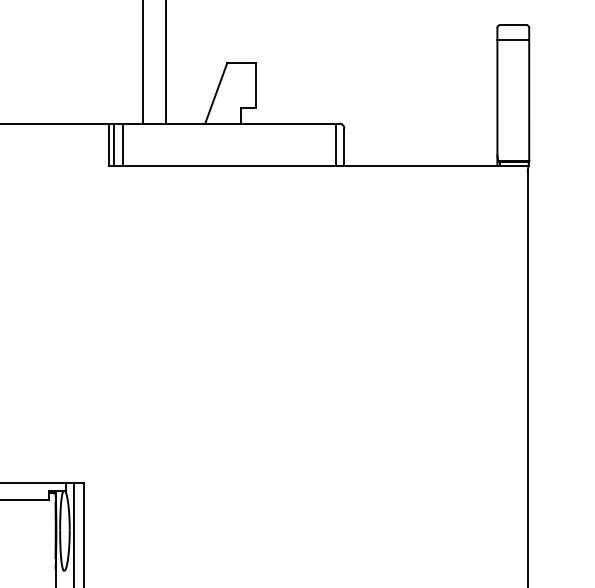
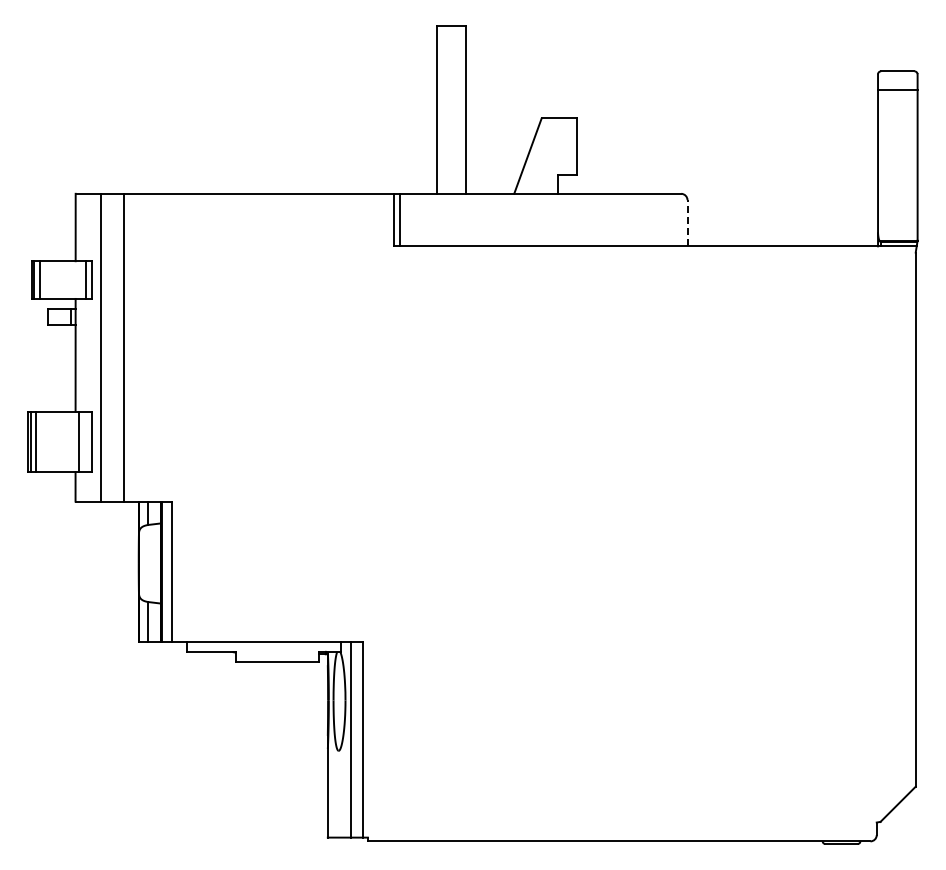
line: (122, 144) -> (411, 219), removed
line: (335, 144) -> (676, 219), removed
line: (344, 146) -> (687, 222), solid -> dashed

